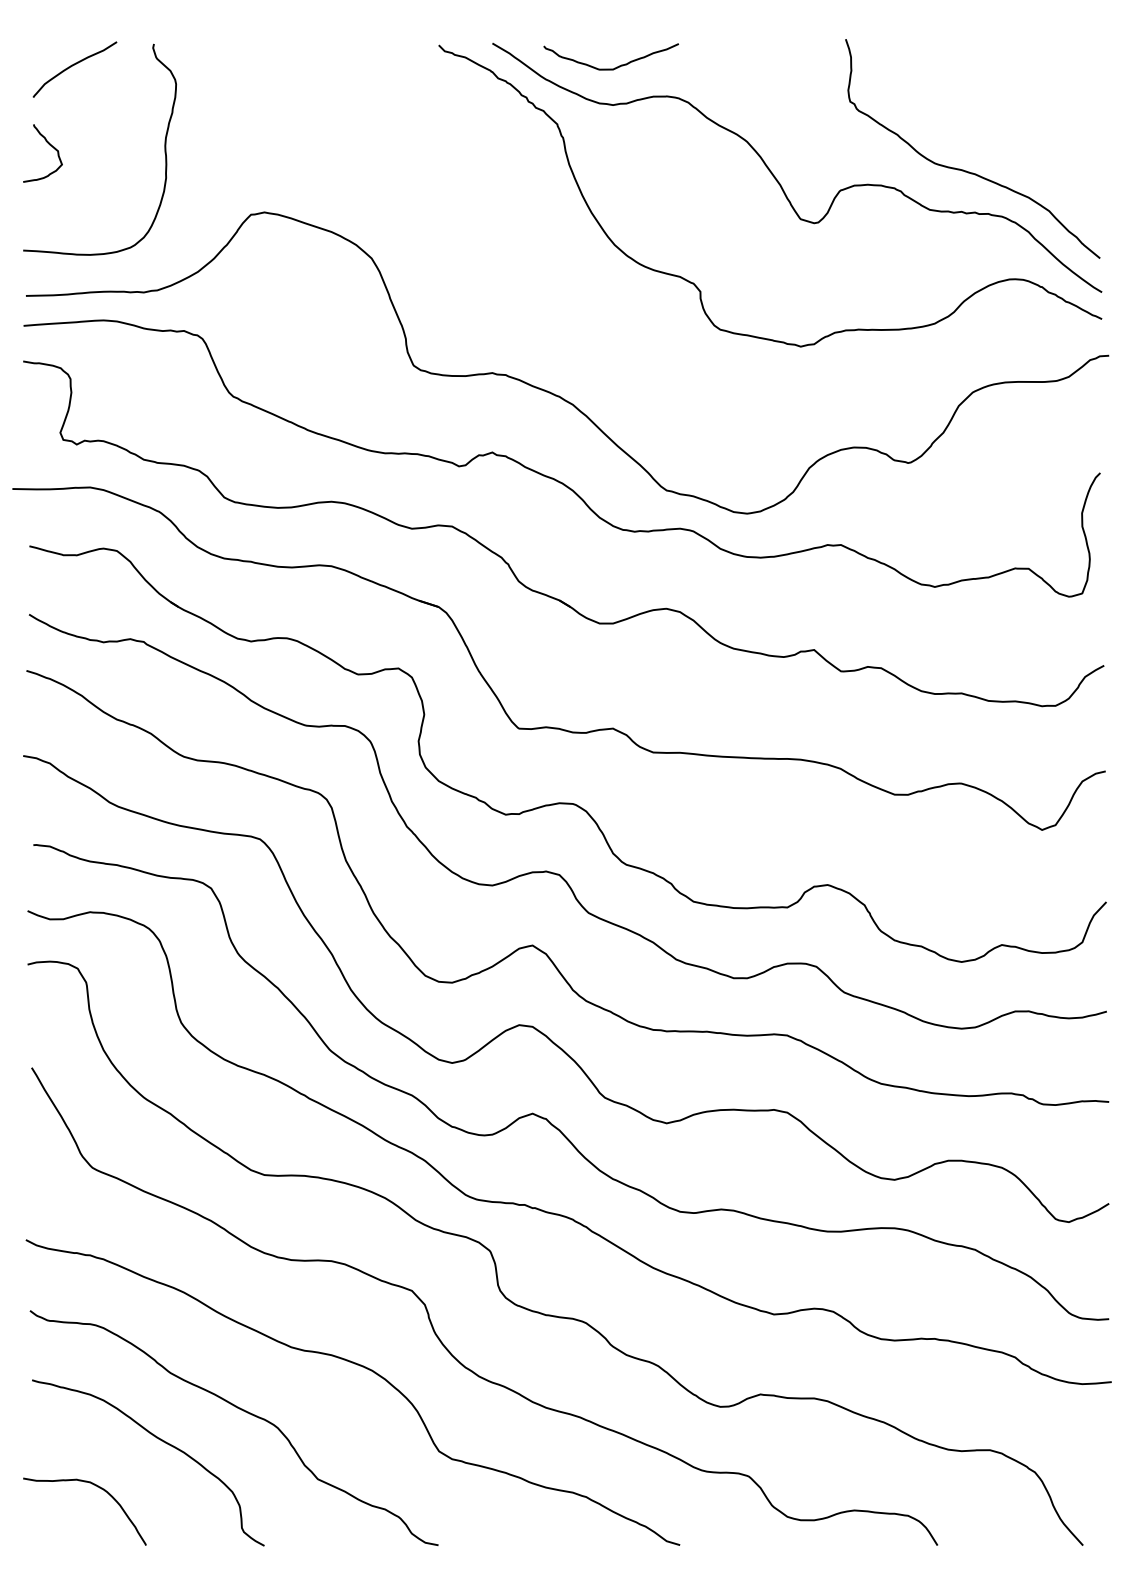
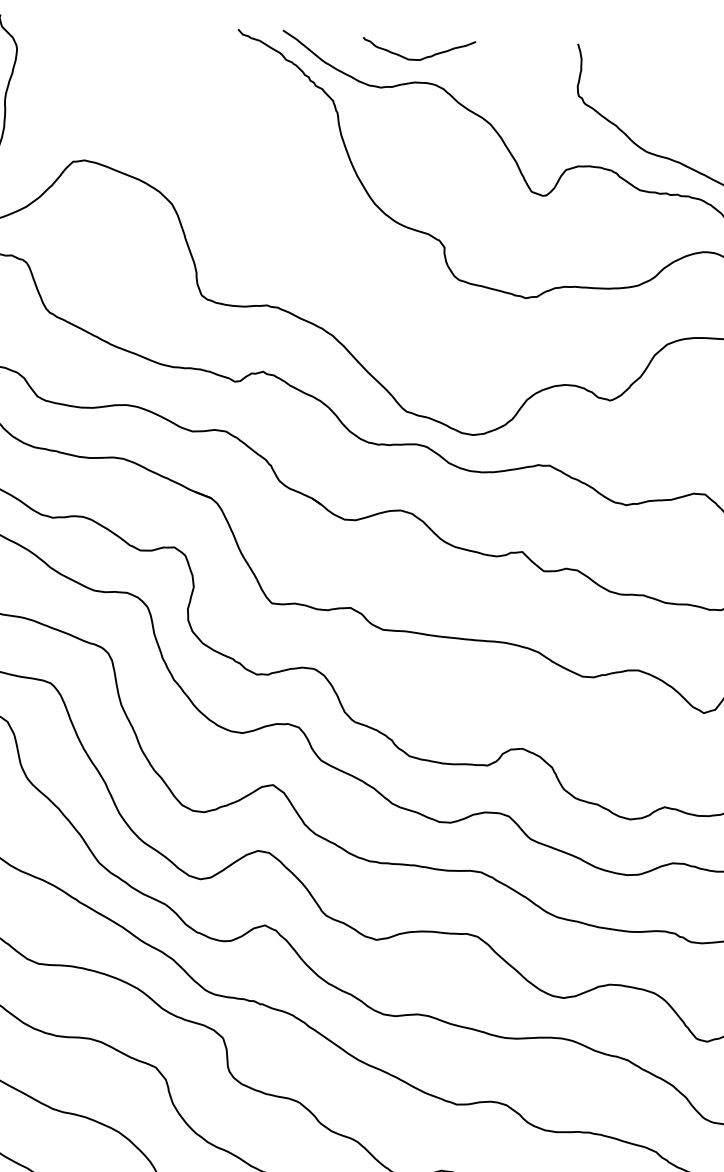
curve: (614, 67) -> (421, 58), moved

